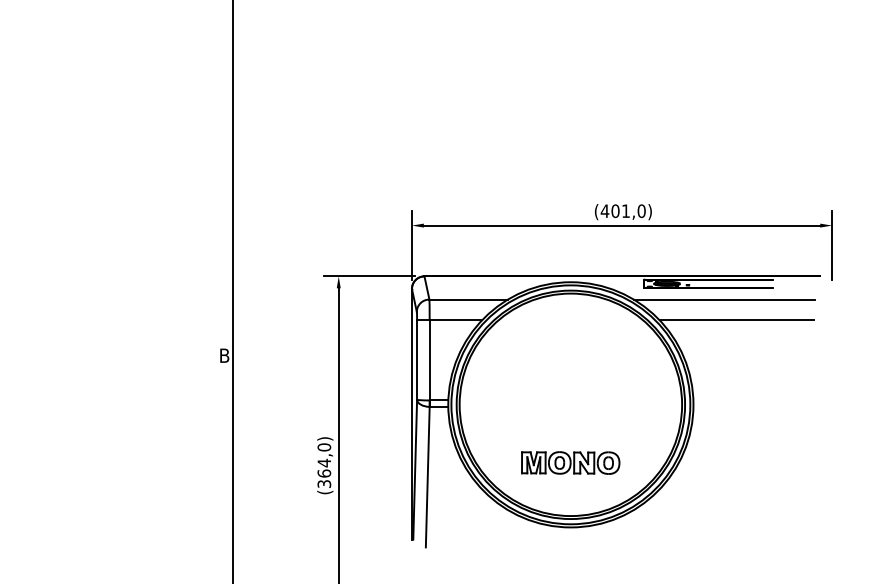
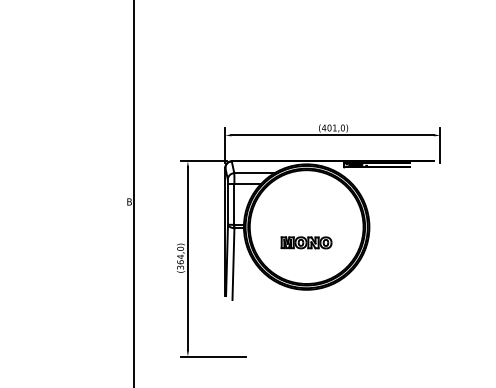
line: (722, 300) -> (384, 173), removed
line: (736, 319) -> (391, 183), removed
part: (570, 462) -> (306, 242), moved

